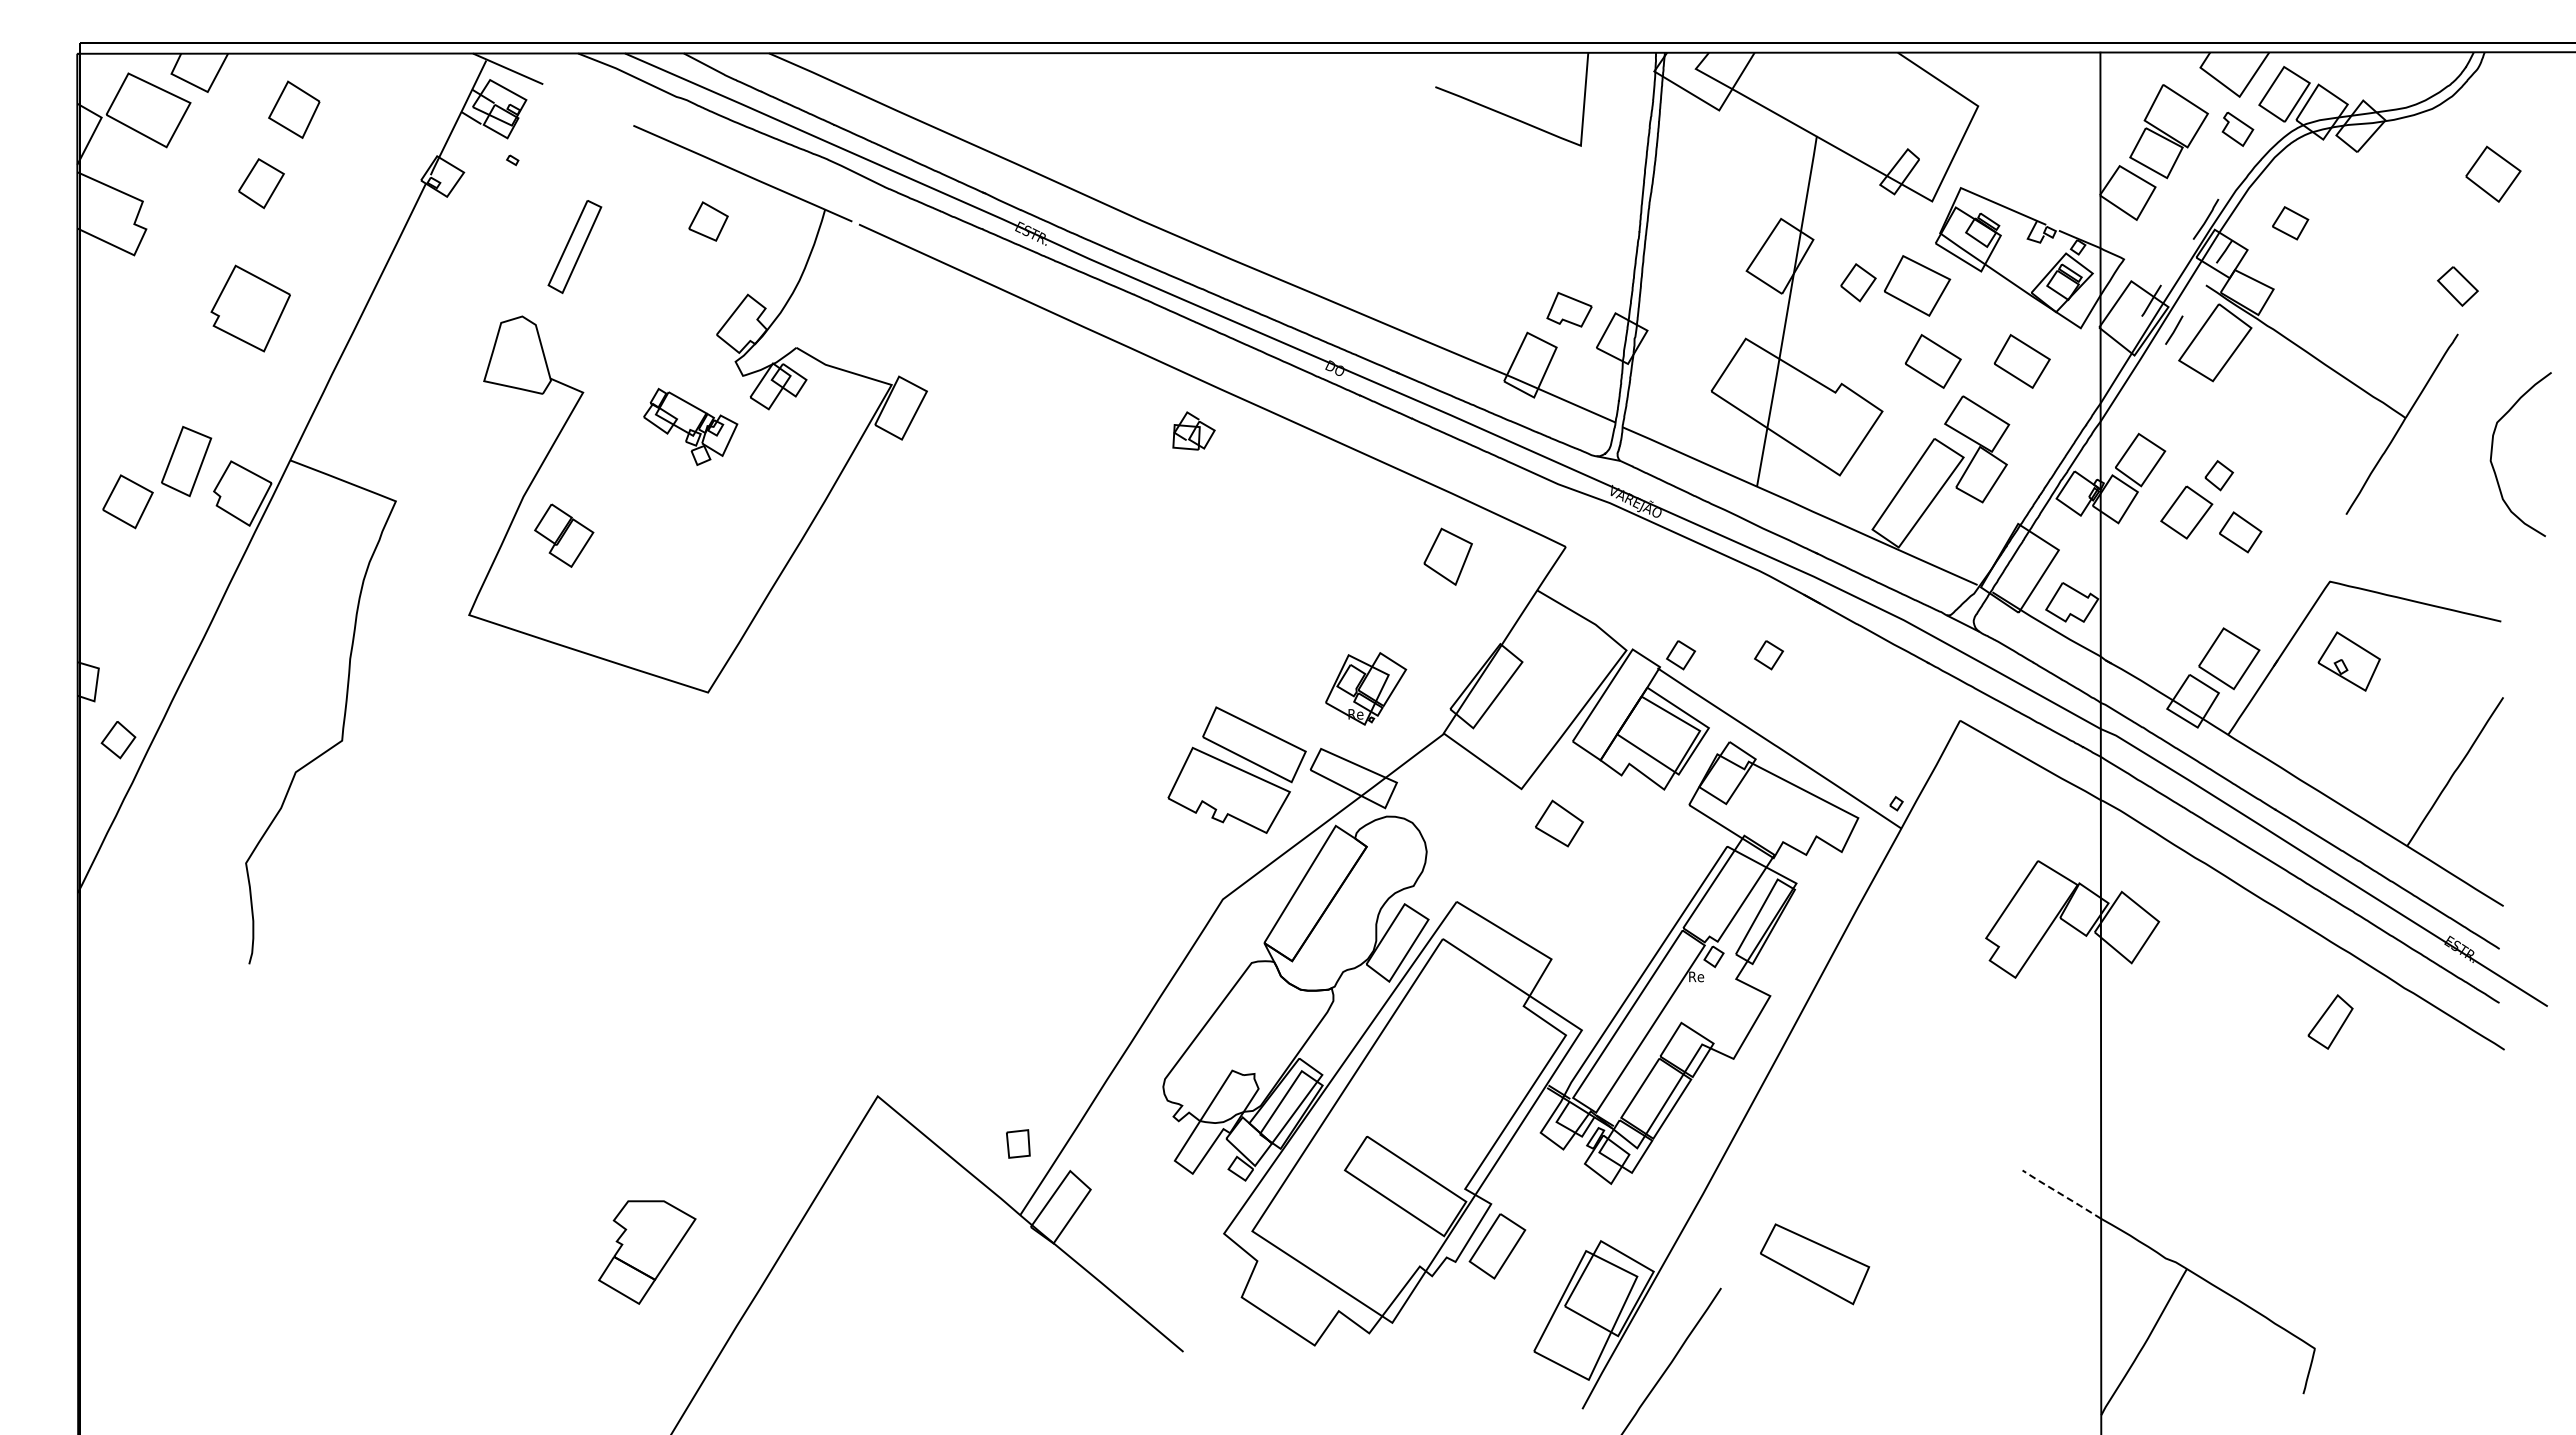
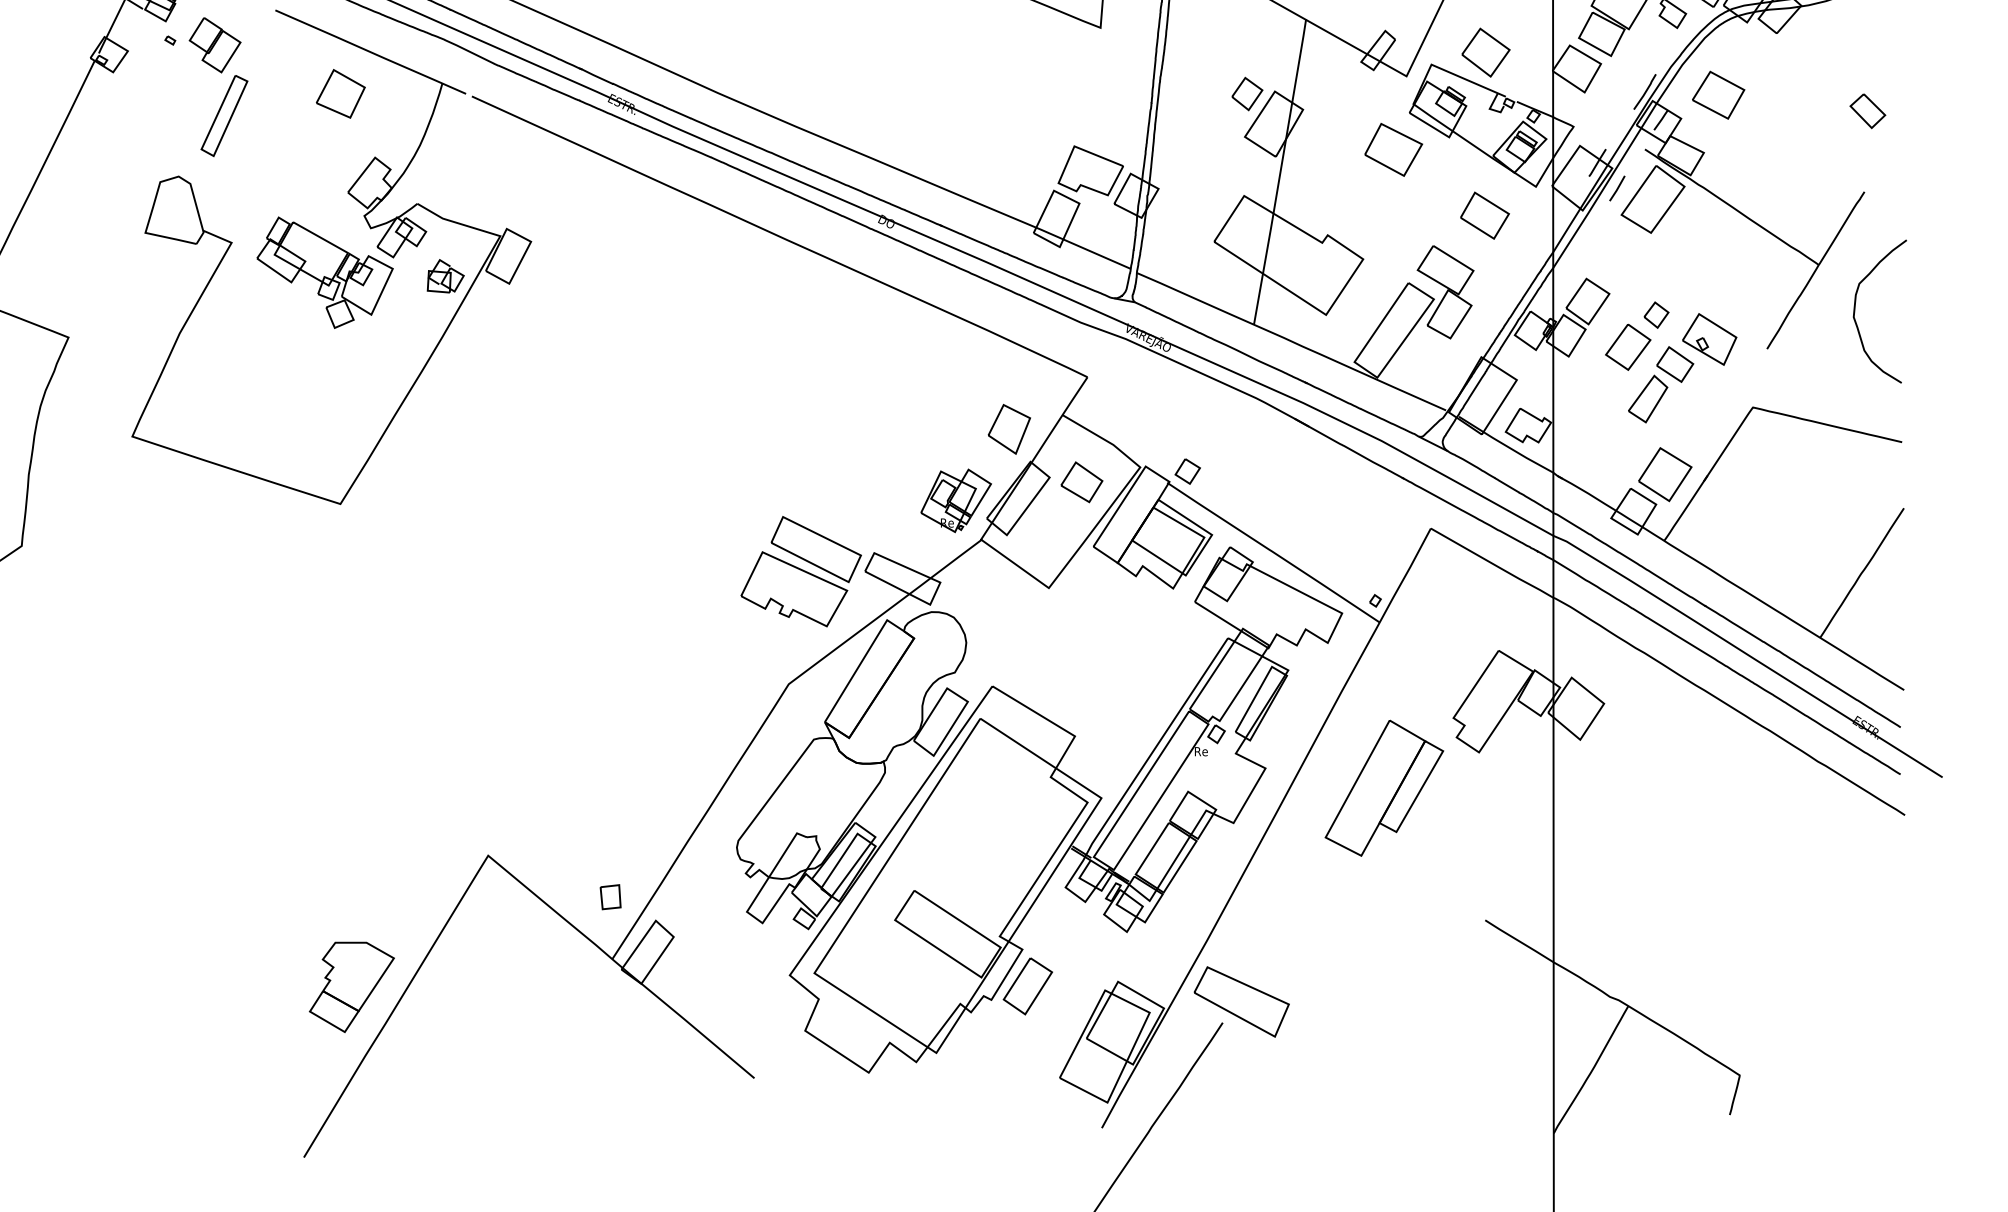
part: (2493, 173) -> (1486, 52), moved
part: (708, 221) -> (340, 93), size x1.43
part: (2290, 223) -> (1718, 95), size x1.67
part: (1858, 282) -> (1247, 93), moved
part: (2457, 286) -> (1867, 111), moved
part: (1569, 309) -> (1090, 170), size x1.67
part: (1932, 361) -> (1406, 215), removed
part: (690, 426) -> (325, 272), size x1.67
part: (1193, 430) -> (445, 275), moved
curve: (2492, 454) -> (1855, 311), moved
part: (564, 535) -> (215, 45), moved
part: (1447, 556) -> (1008, 429), moved
part: (1769, 655) -> (1264, 471), removed
part: (2348, 661) -> (1709, 339), moved
part: (1366, 688) -> (956, 500), moved
part: (1559, 823) -> (1081, 482), moved
part: (1906, 1018) -> (1384, 787), added
part: (2330, 1021) -> (1648, 398), moved
line: (2061, 1194) -> (1519, 941), dashed -> solid
part: (647, 1252) -> (352, 987), moved
part: (1815, 1264) -> (1242, 1002), moved

